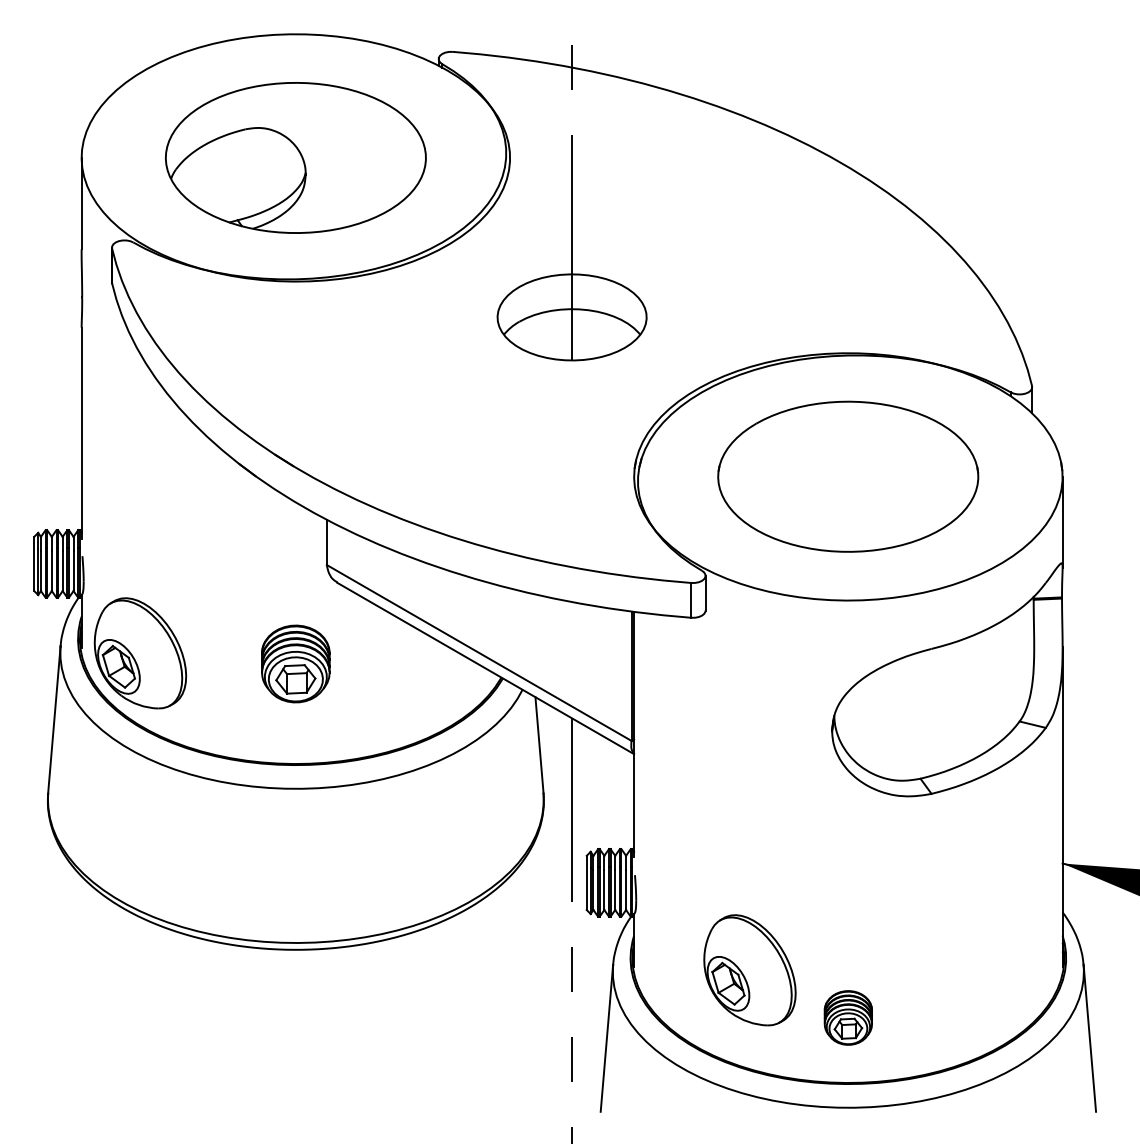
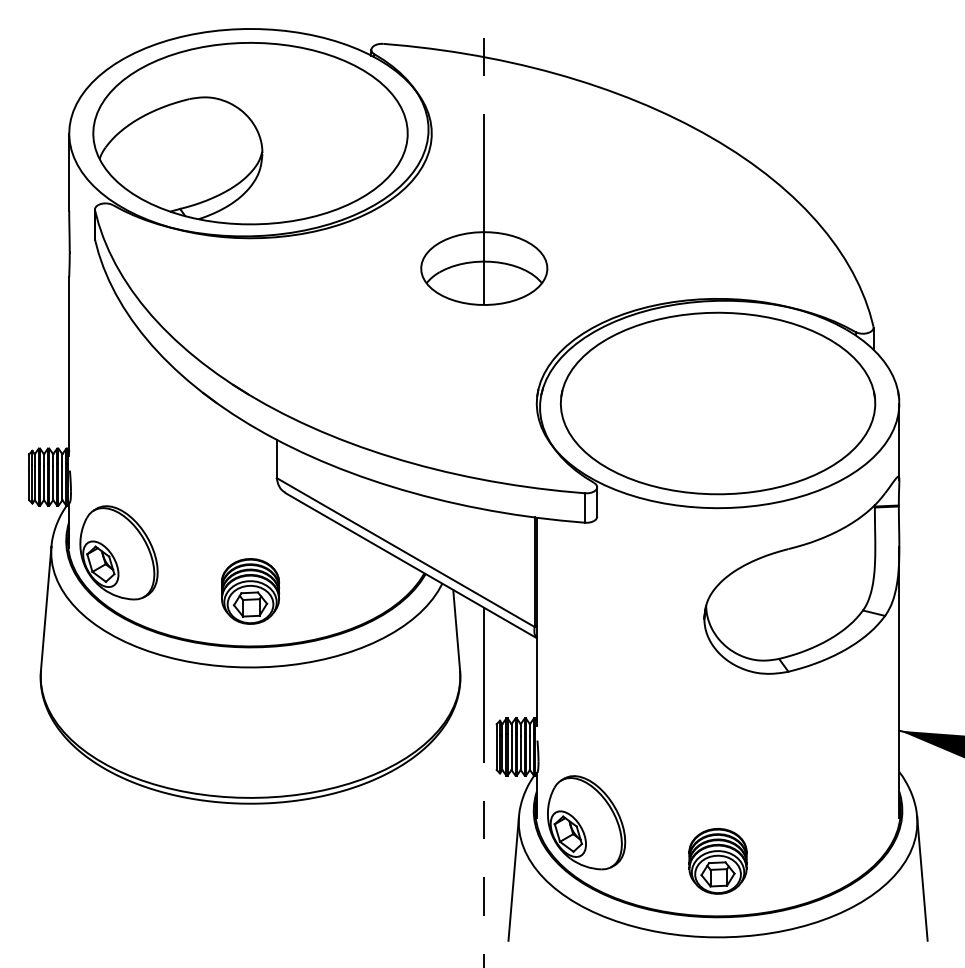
part: (295, 157) -> (250, 133), size x1.43
part: (847, 476) -> (717, 403), size x1.43
part: (295, 663) -> (250, 591), moved
part: (749, 970) -> (586, 822), moved
part: (848, 1017) -> (718, 860), size x1.43

